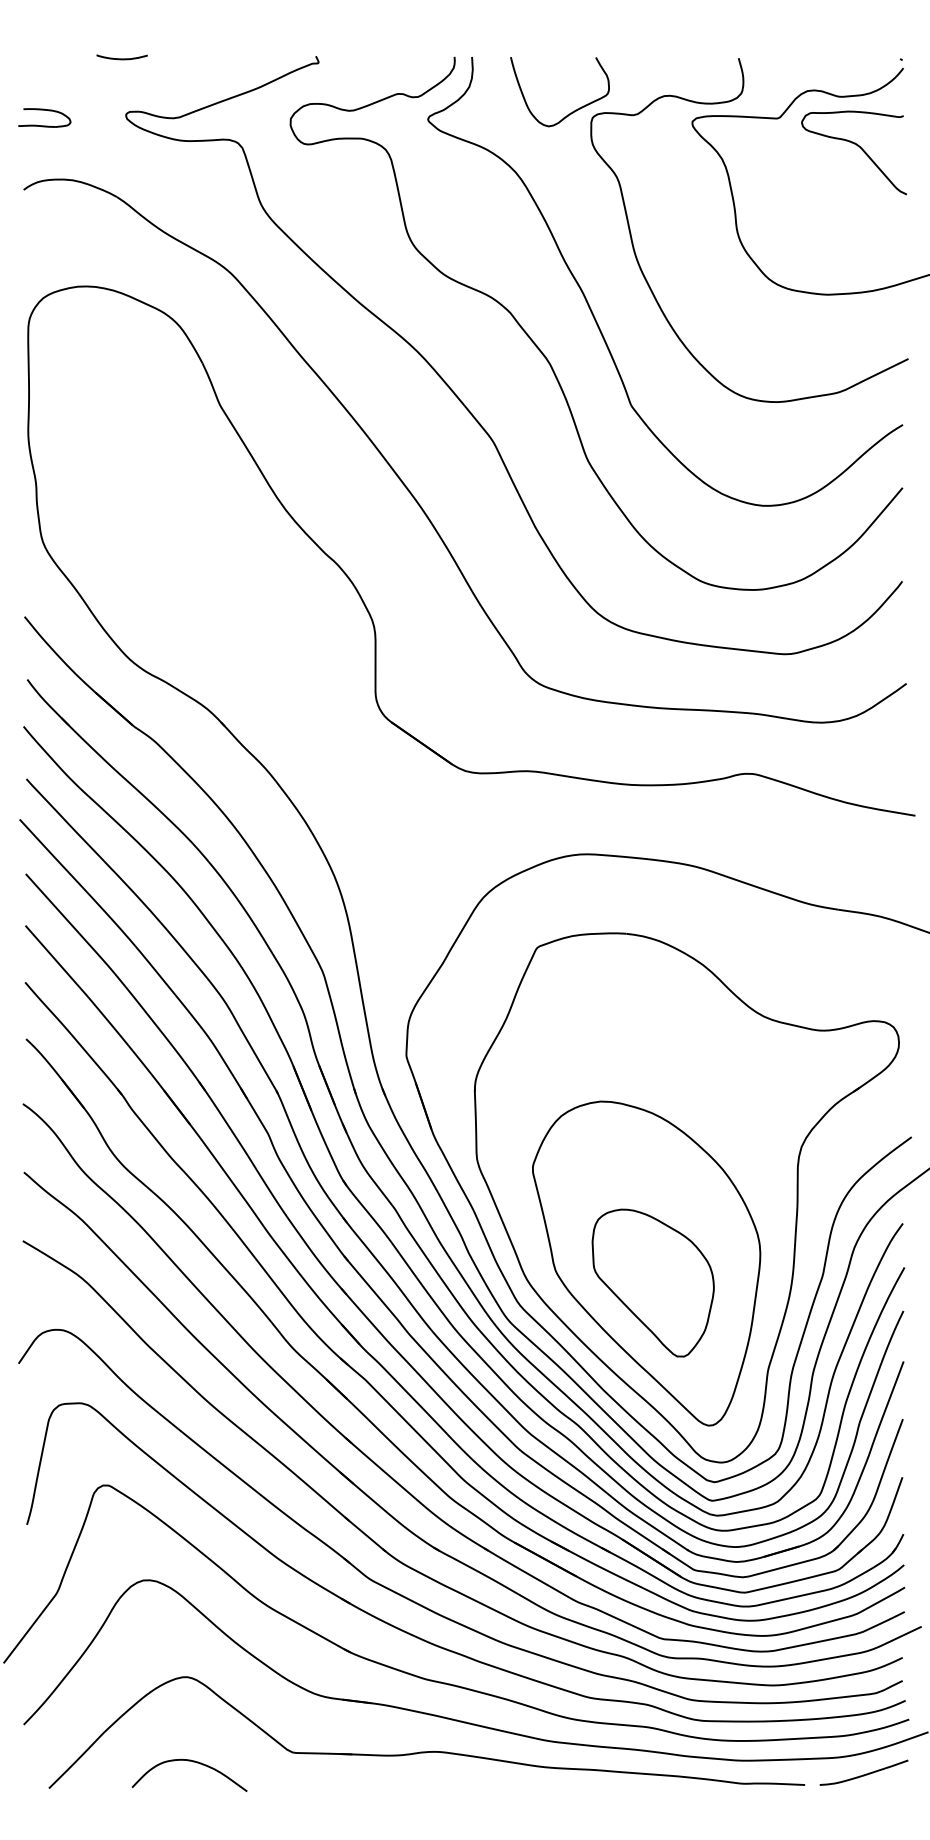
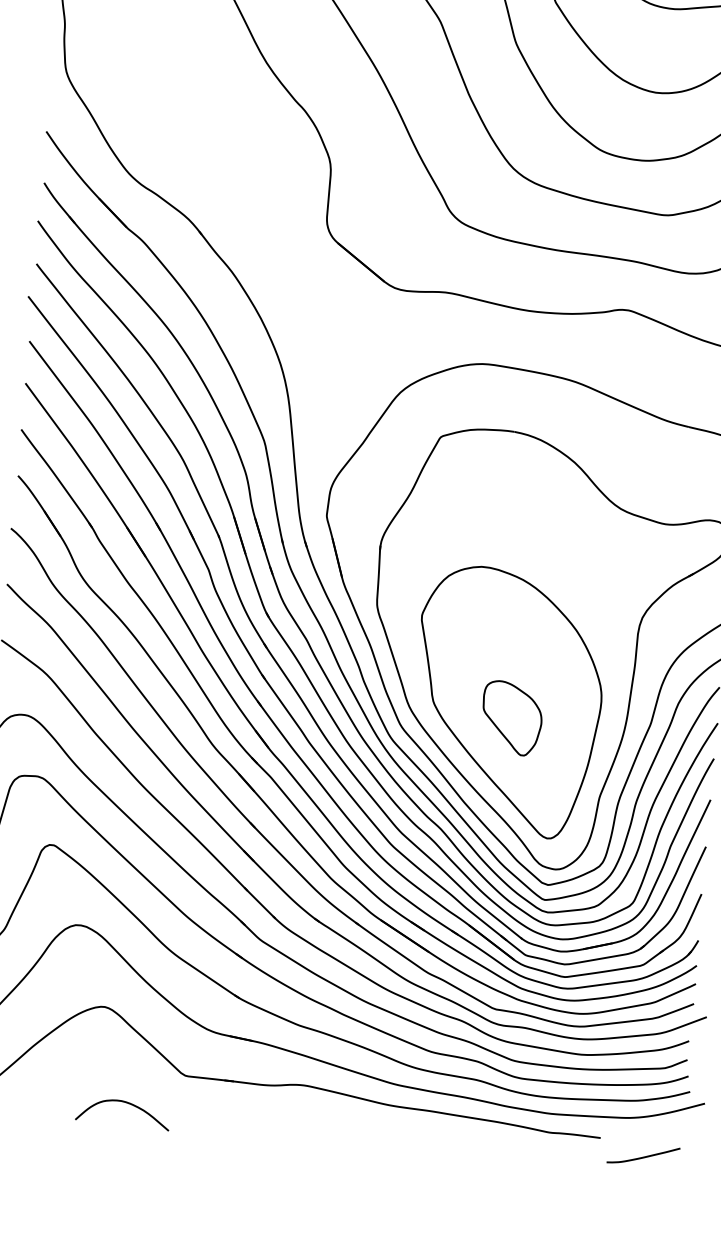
part: (652, 1282) -> (511, 717), size x0.6
curve: (193, 1762) -> (127, 1103), moved
curve: (863, 1774) -> (642, 1156), moved

